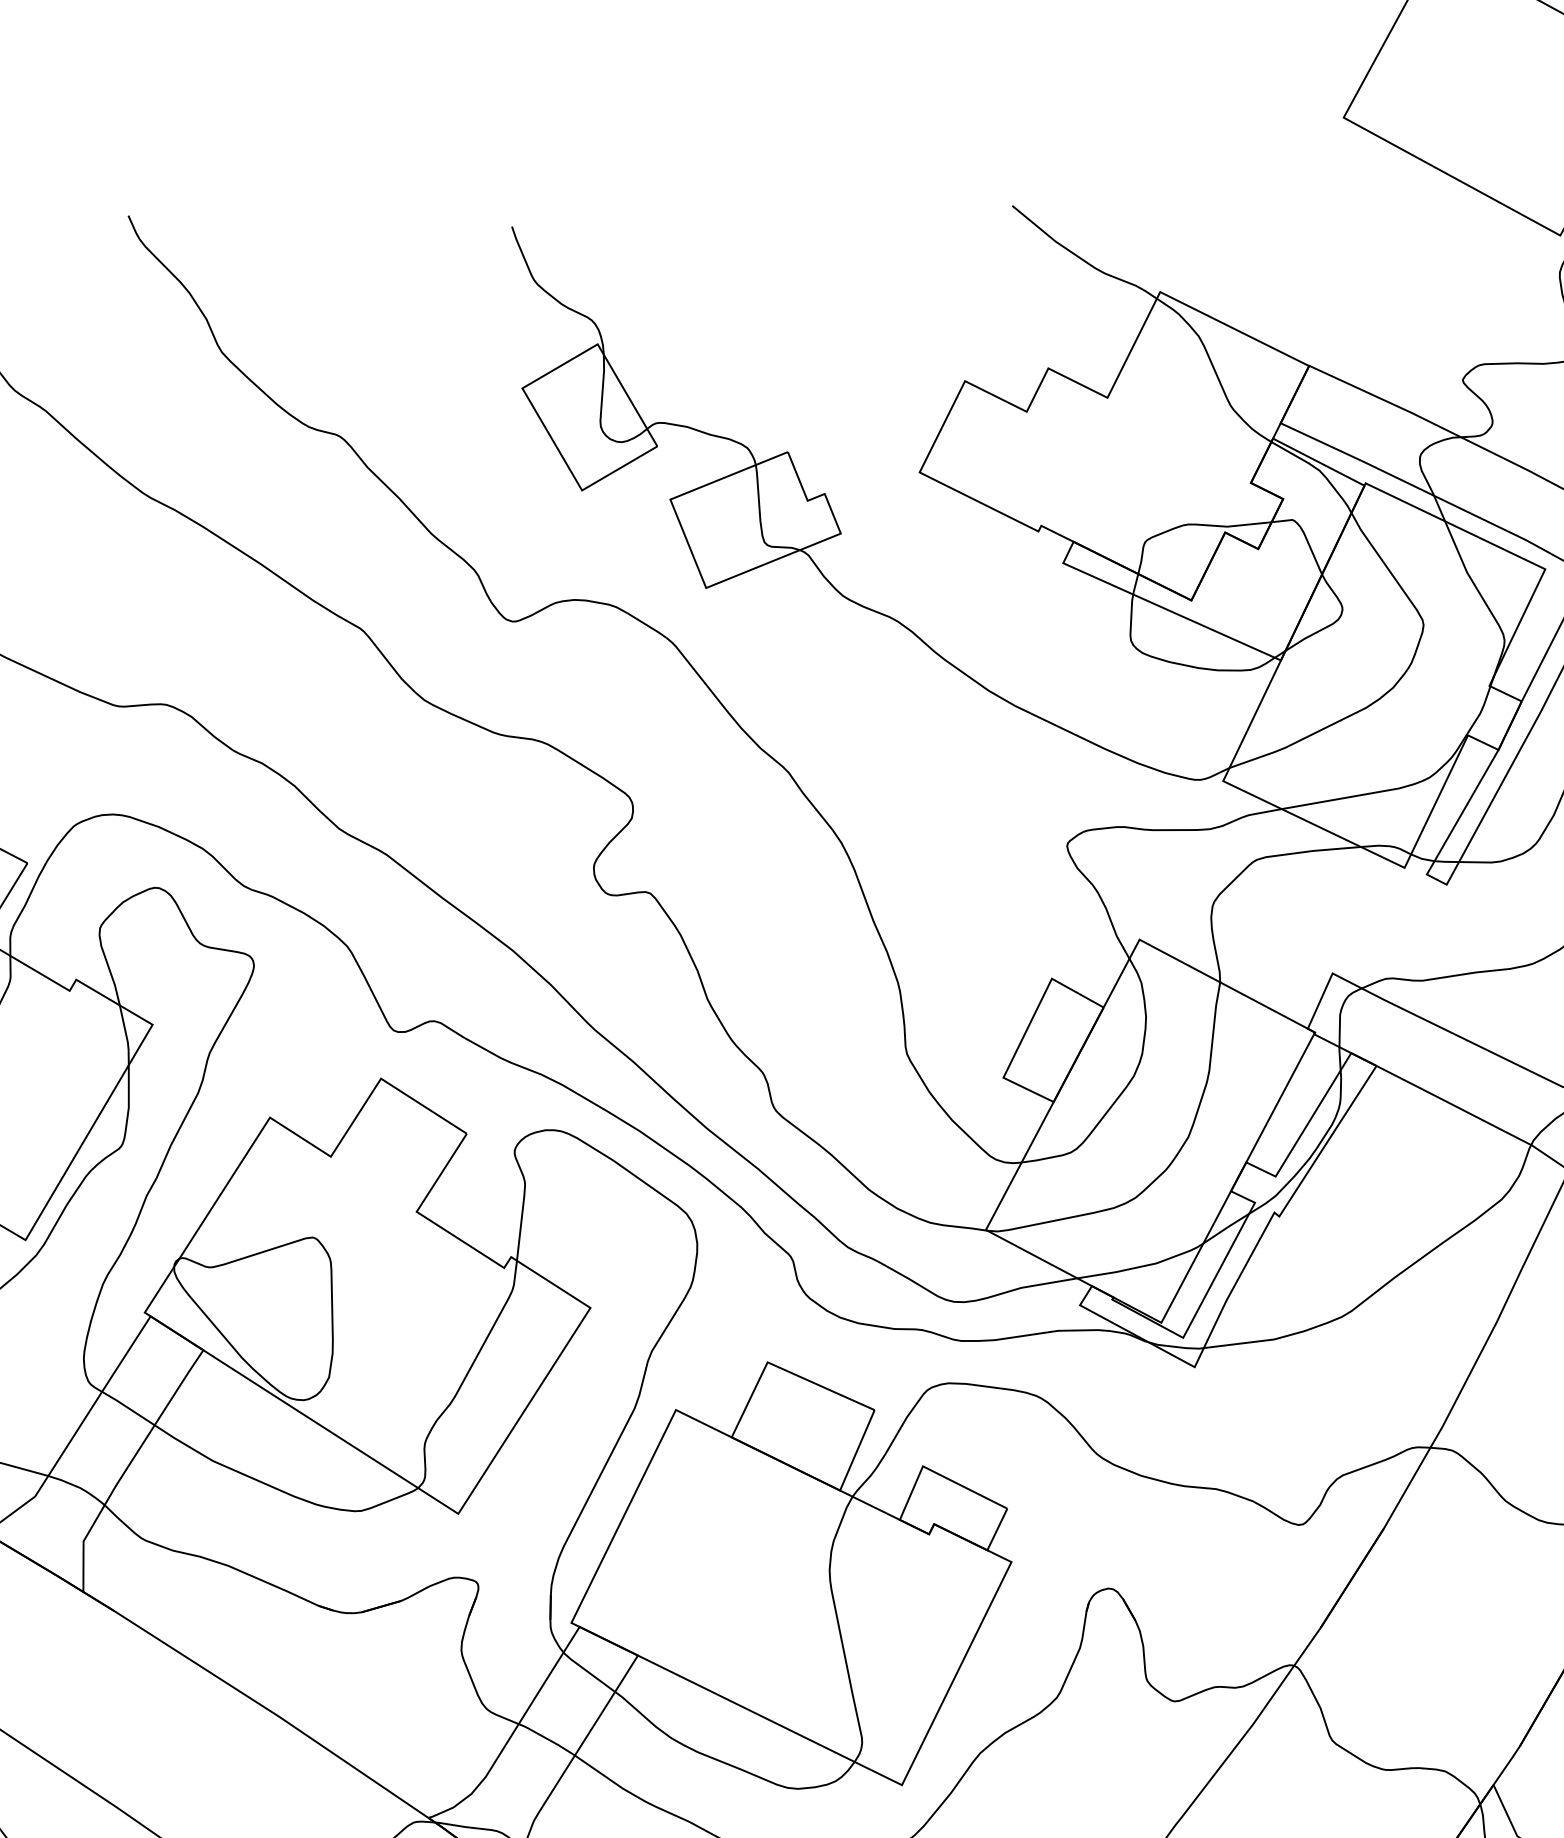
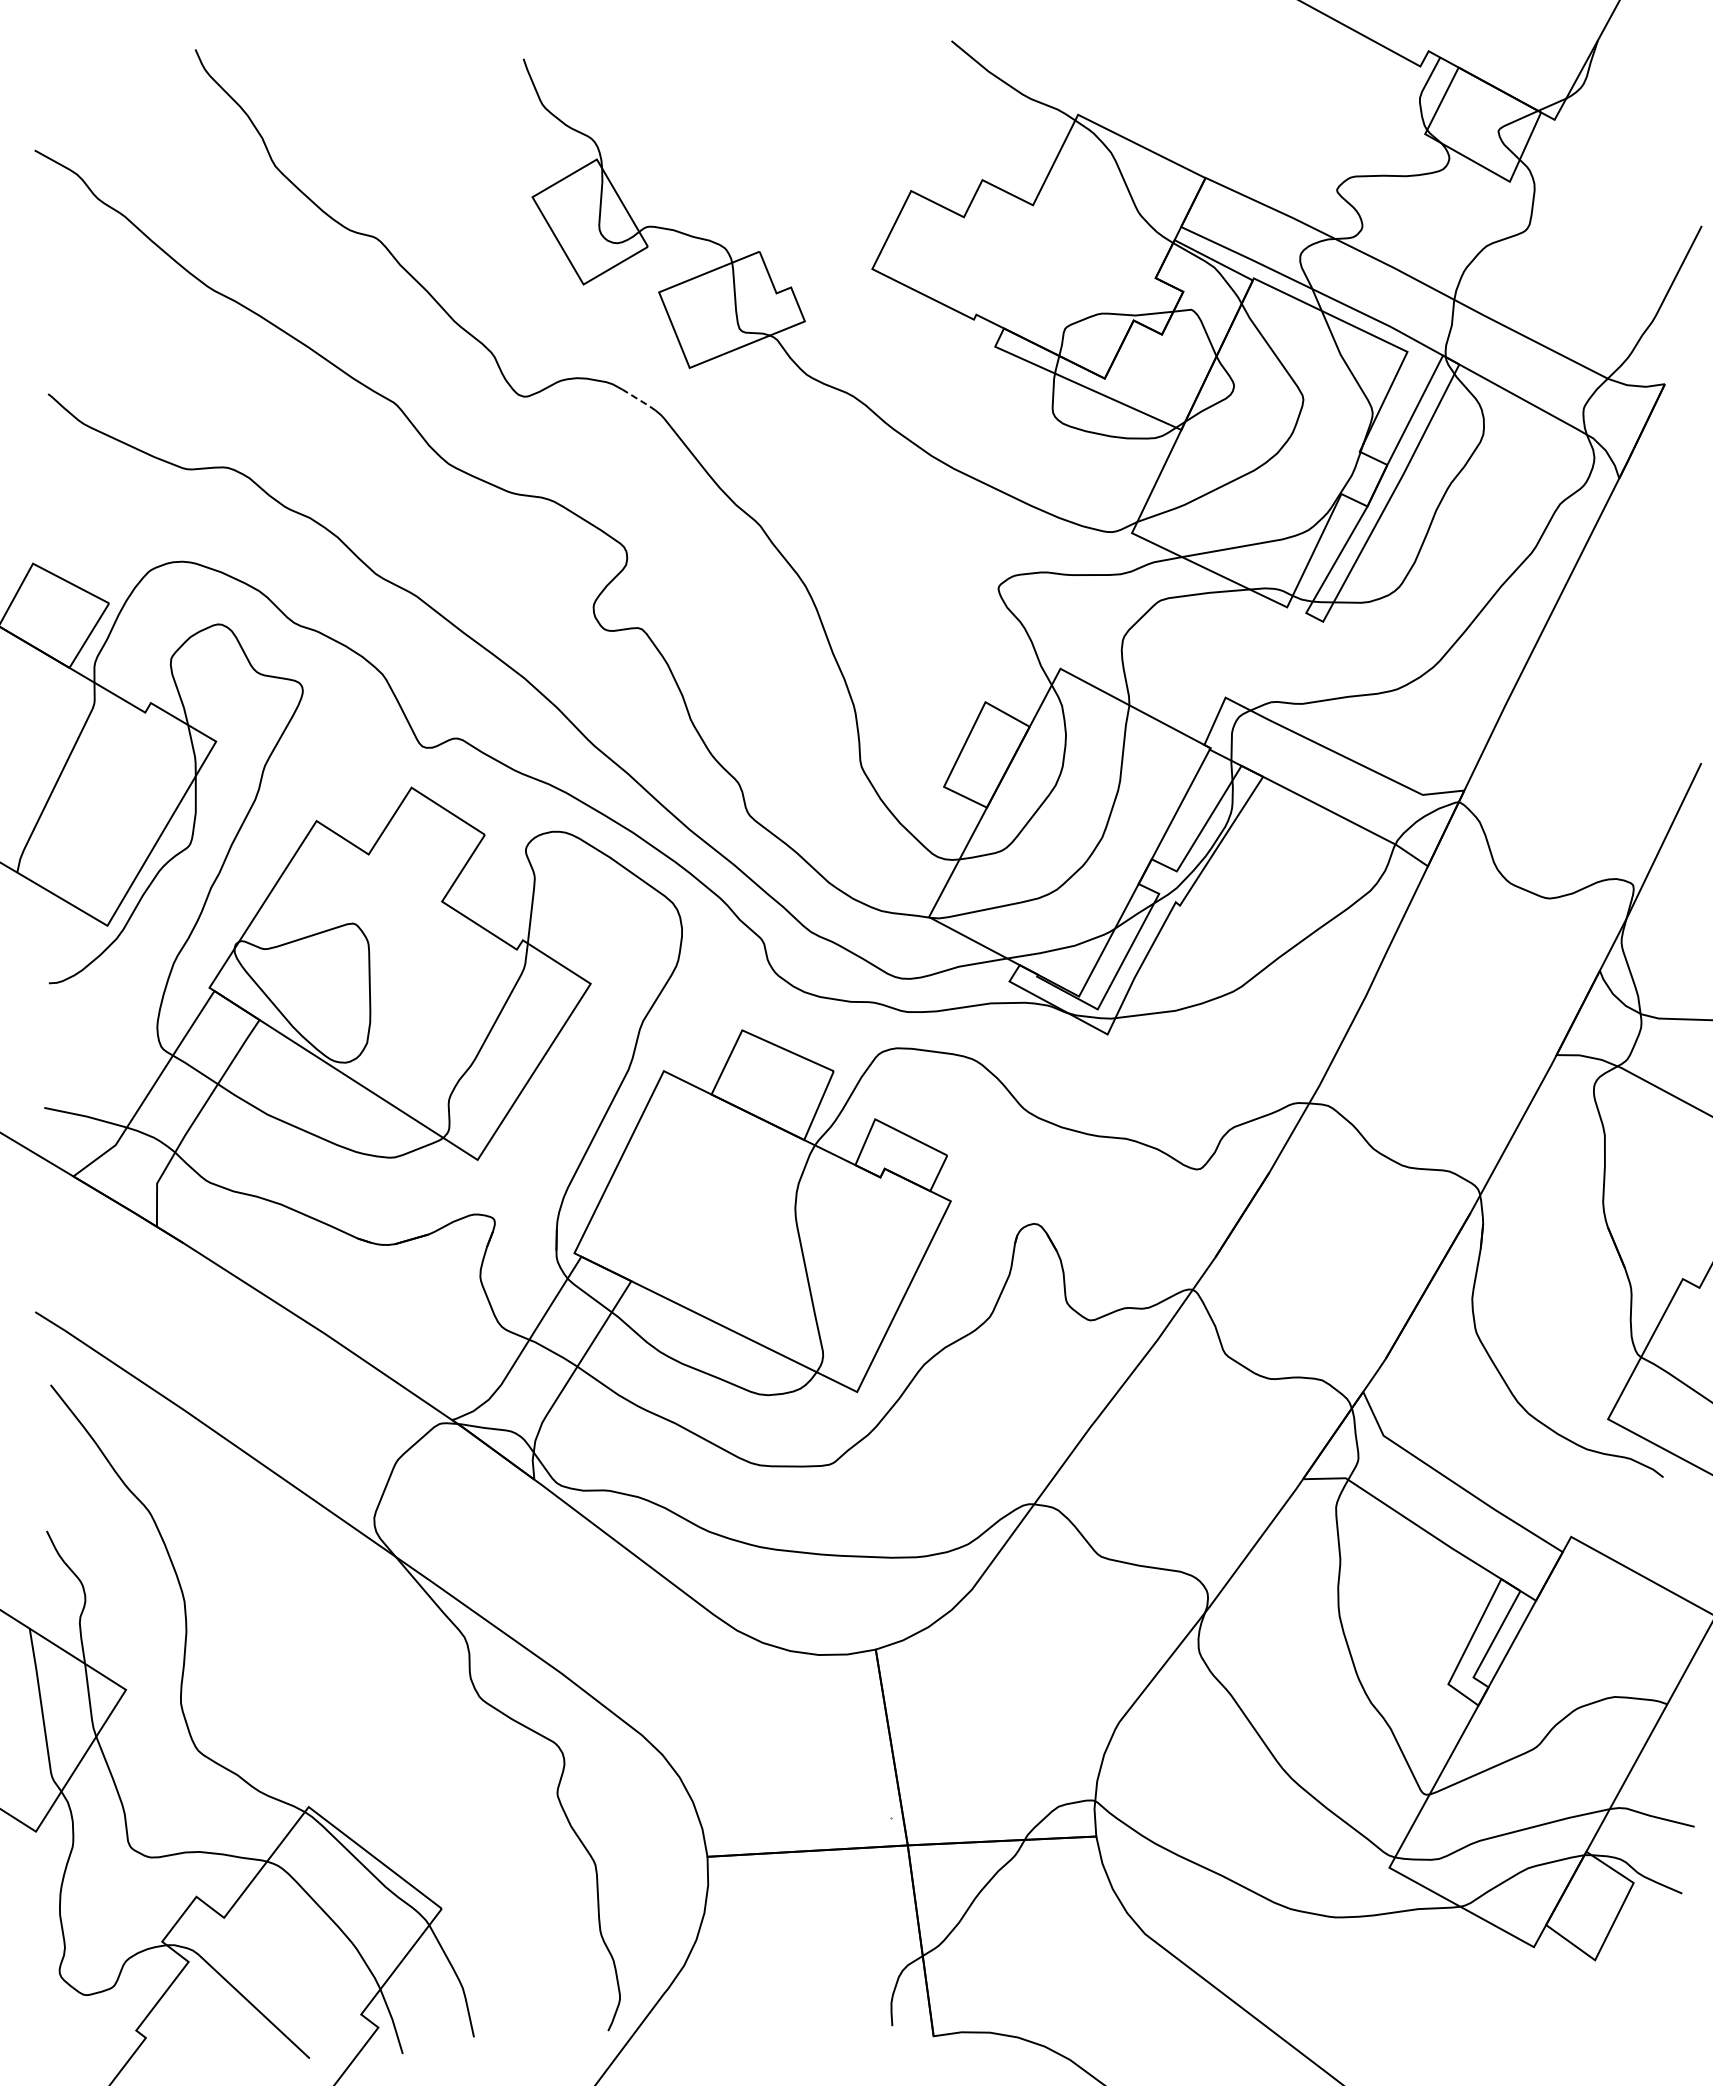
line: (647, 626) -> (639, 400), solid -> dashed

